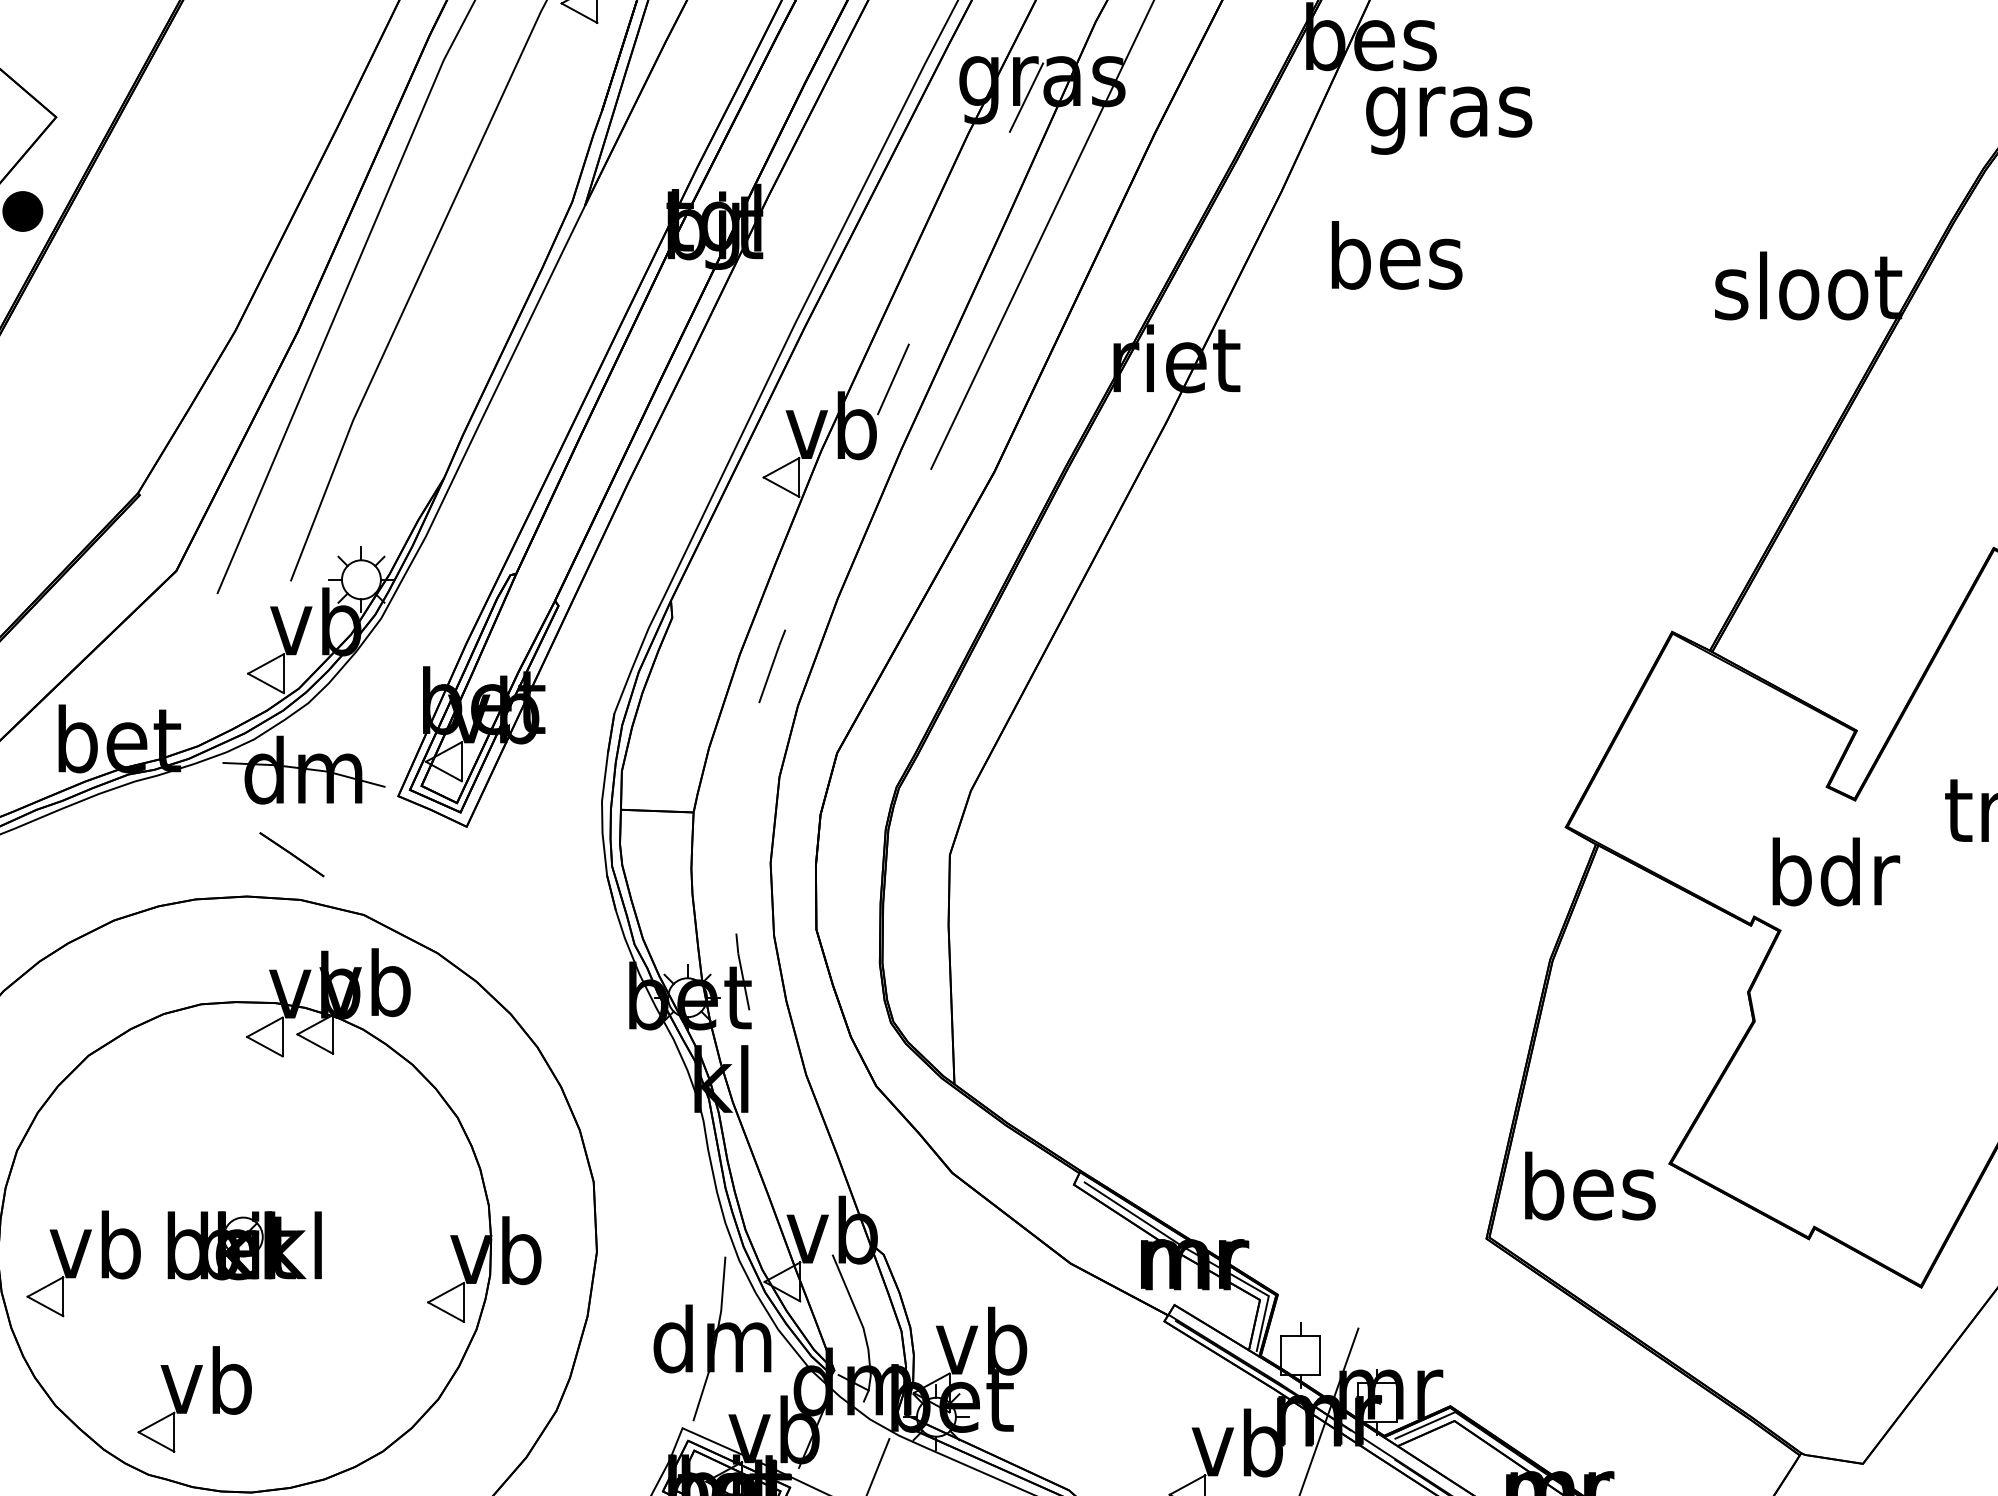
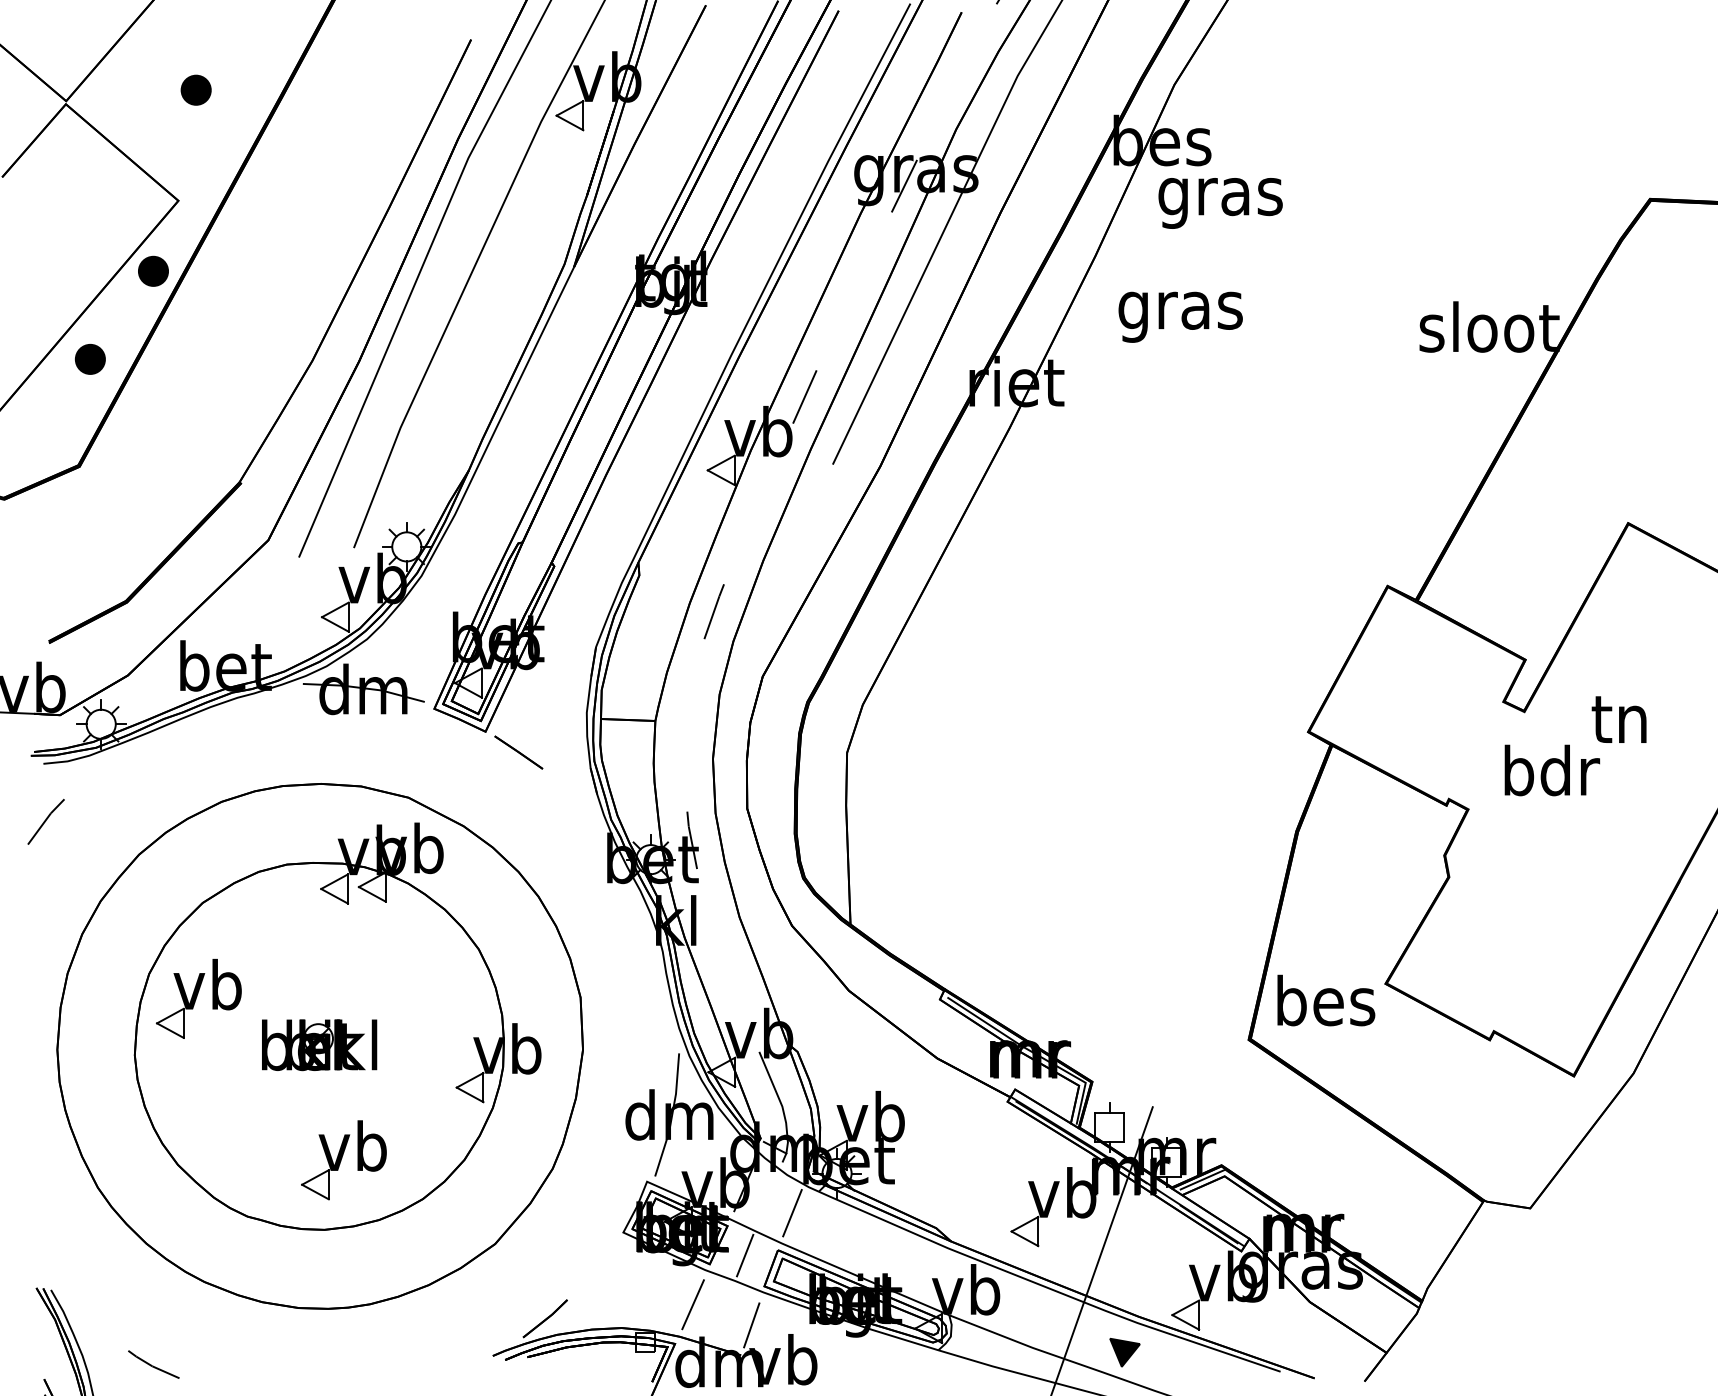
text: (1395, 263) -> (1180, 310), bes -> gras
line: (291, 854) -> (518, 752), moved
text: (1836, 871) -> (1552, 770), moved
part: (83, 1263) -> (198, 998), moved
part: (193, 1399) -> (343, 1160), moved

